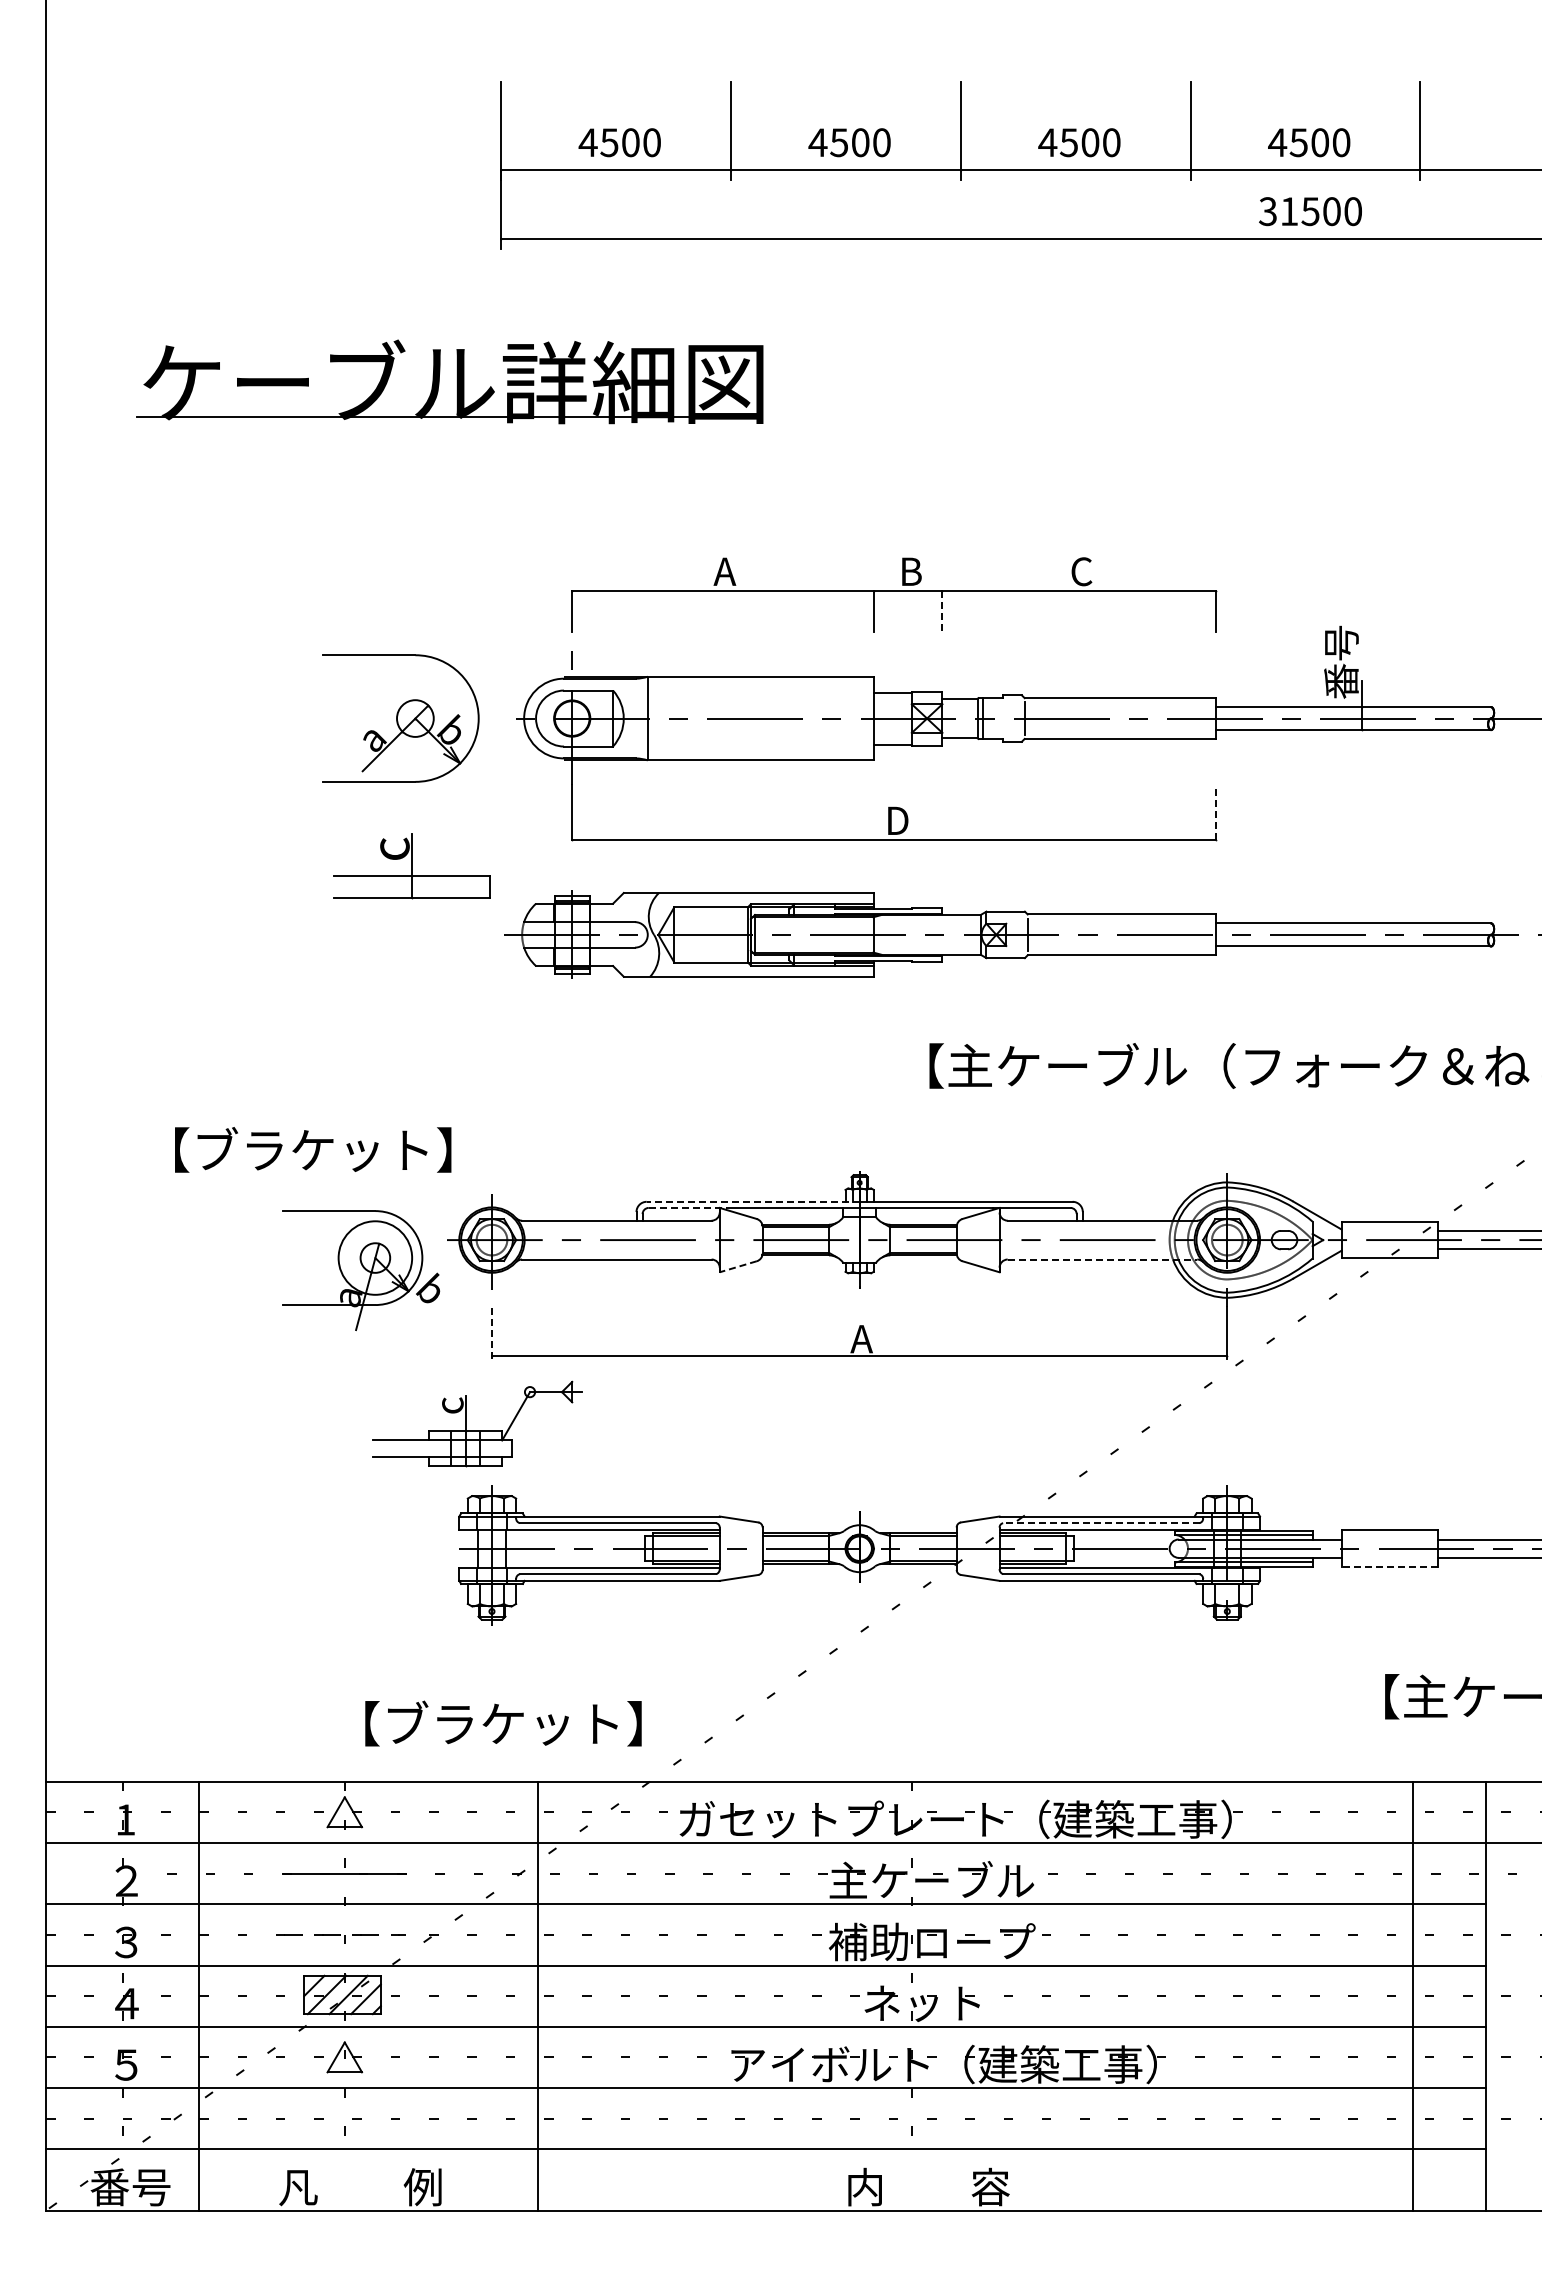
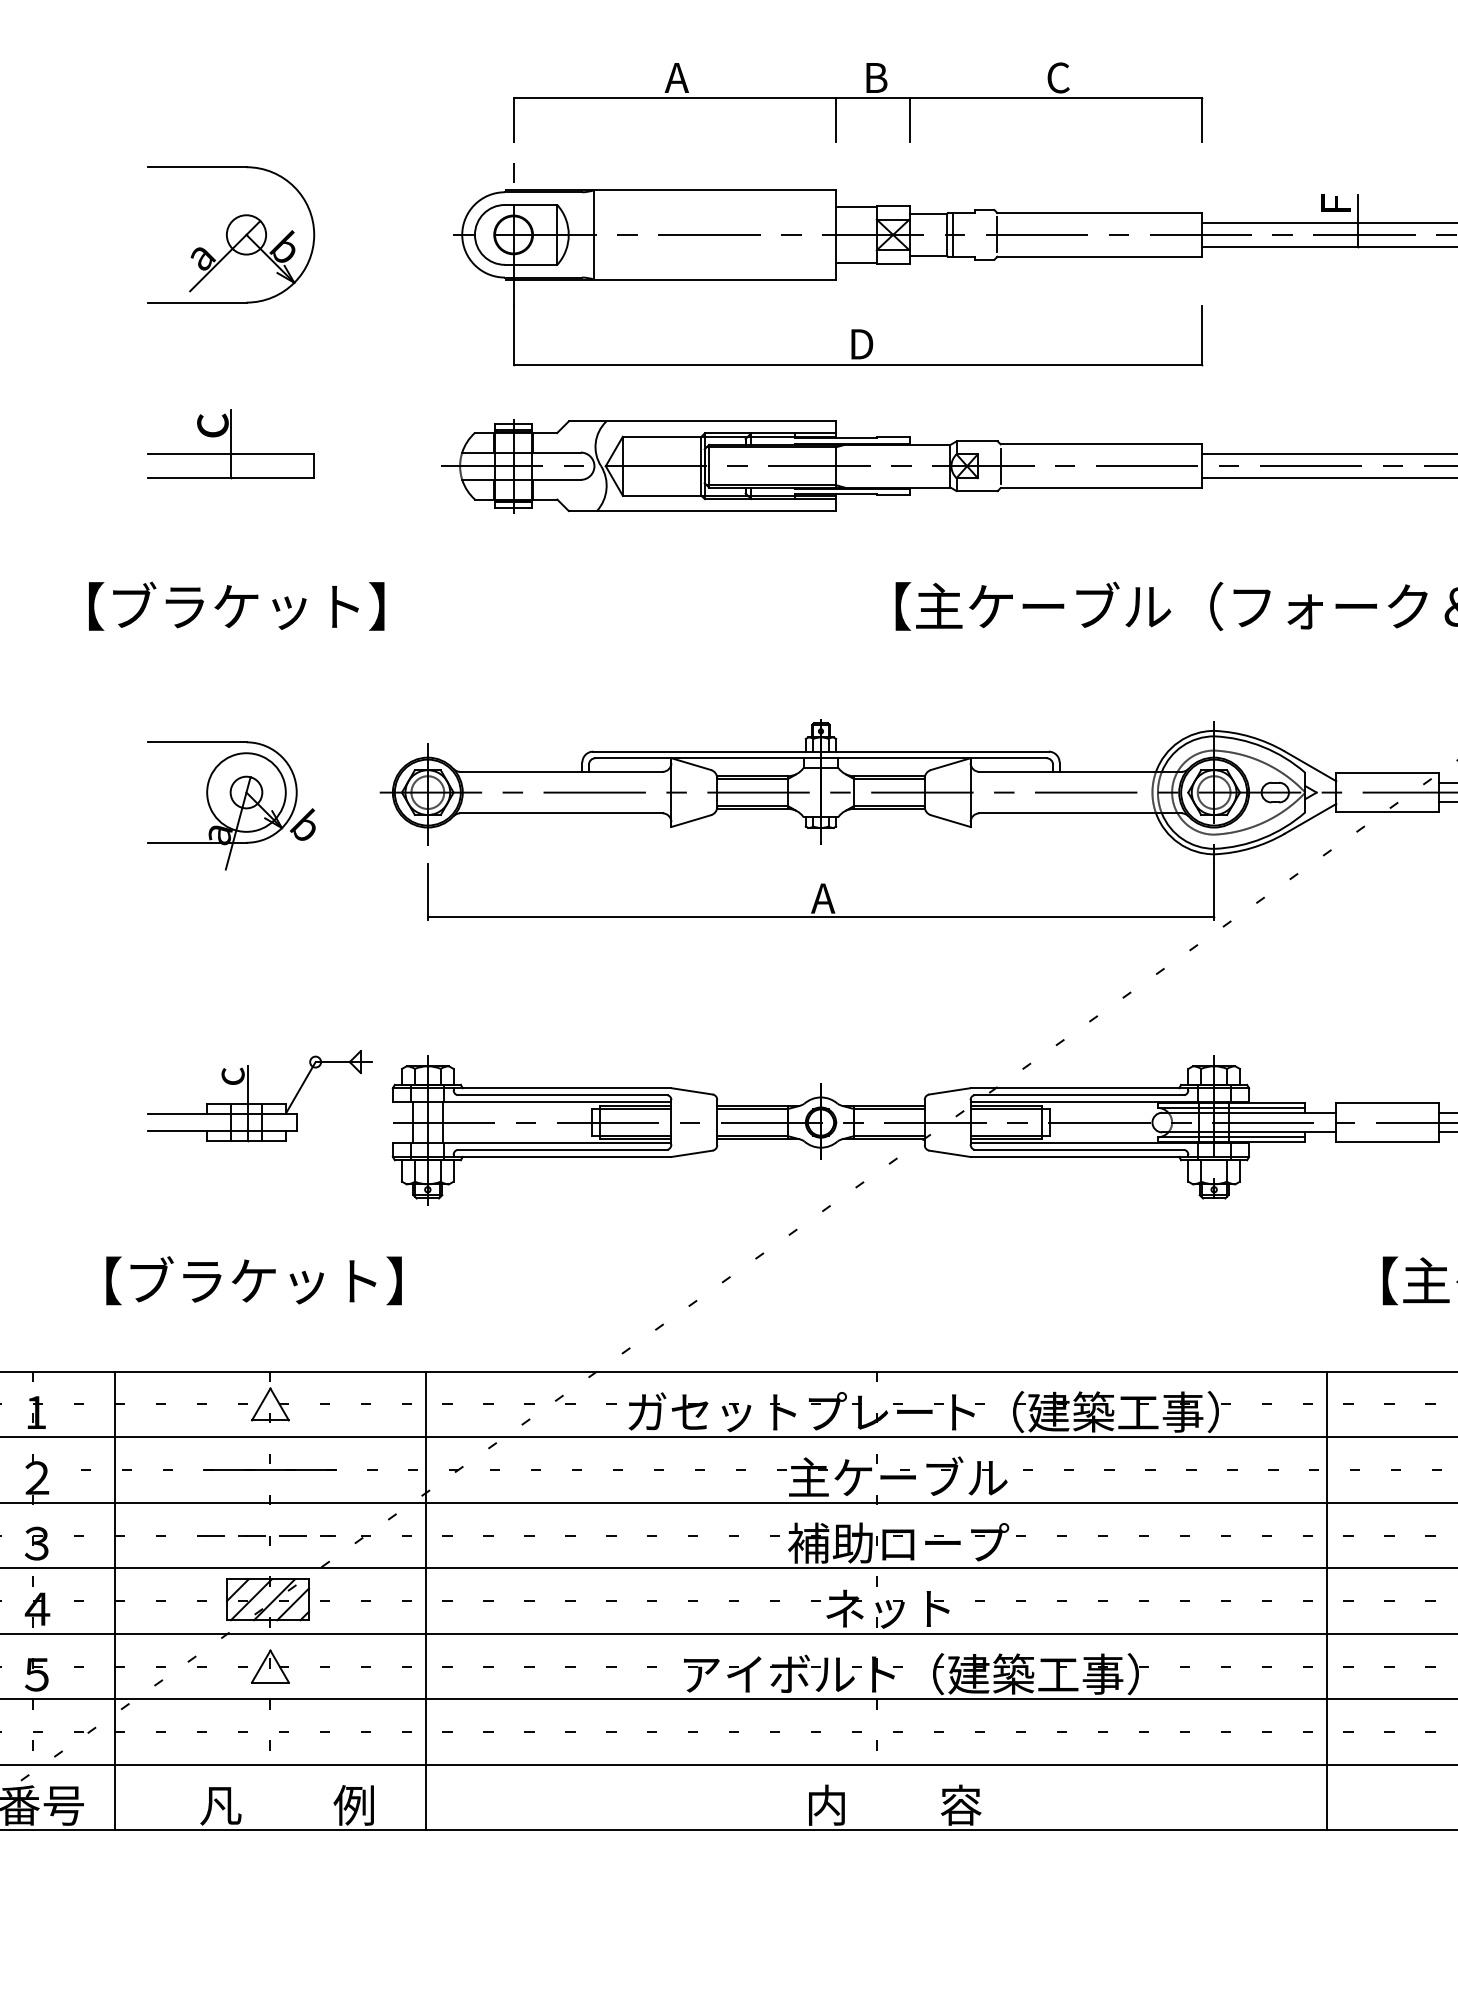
line: (942, 611) -> (909, 120), dashed -> solid
text: (1341, 661) -> (1336, 173), 番号 -> F
part: (400, 718) -> (230, 234), moved
line: (1215, 812) -> (1201, 335), dashed -> solid
part: (411, 866) -> (230, 444), moved
text: (313, 1149) -> (236, 605), moved
line: (752, 1201) -> (706, 751), dashed -> solid
line: (687, 1207) -> (636, 757), dashed -> solid
line: (1102, 1259) -> (1080, 813), dashed -> solid
line: (737, 1266) -> (690, 820), dashed -> solid
part: (361, 1270) -> (231, 805), moved
line: (491, 1332) -> (427, 891), dashed -> solid
part: (477, 1430) -> (259, 1103), moved
line: (1100, 1523) -> (1078, 1095), dashed -> solid
line: (1389, 1567) -> (1387, 1142), dashed -> solid
text: (503, 1723) -> (254, 1280), moved
line: (538, 1995) -> (426, 1600), moved
line: (1412, 1995) -> (1326, 1600), moved

